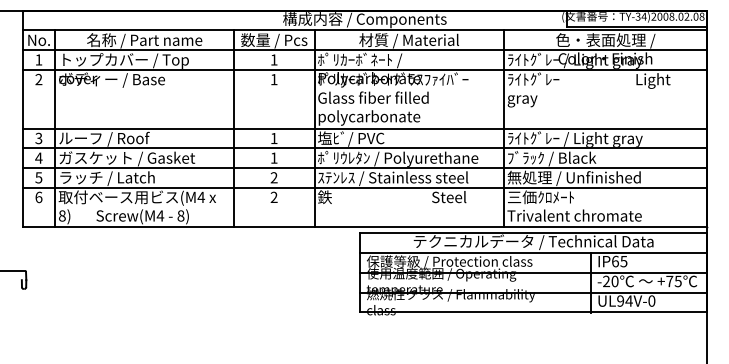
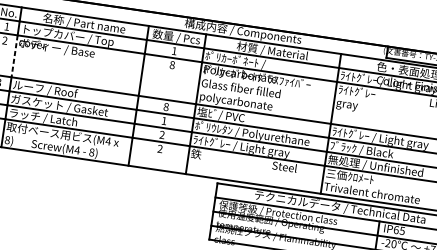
text: (273, 79) -> (171, 64), 1 -> 8
line: (55, 99) -> (14, 56), solid -> dashed
text: (273, 138) -> (165, 106), 1 -> 8
text: (393, 178) -> (247, 147), ｽﾃﾝﾚｽ / Stainless steel -> ﾗｲﾄｸﾞﾚｰ / Light gray

